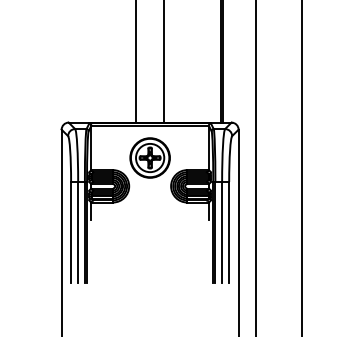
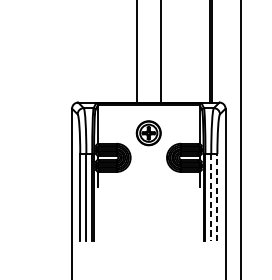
part: (149, 157) -> (148, 132), size x0.7
line: (229, 231) -> (217, 197), solid -> dashed
line: (222, 232) -> (211, 197), solid -> dashed

